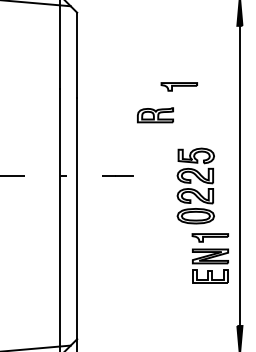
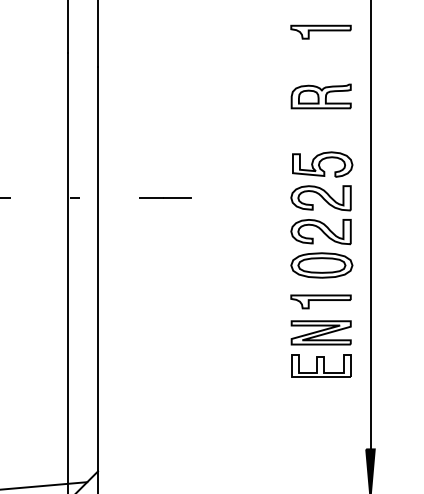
part: (178, 86) -> (319, 31), moved
part: (155, 115) -> (321, 96), moved
part: (195, 185) -> (321, 214), moved

